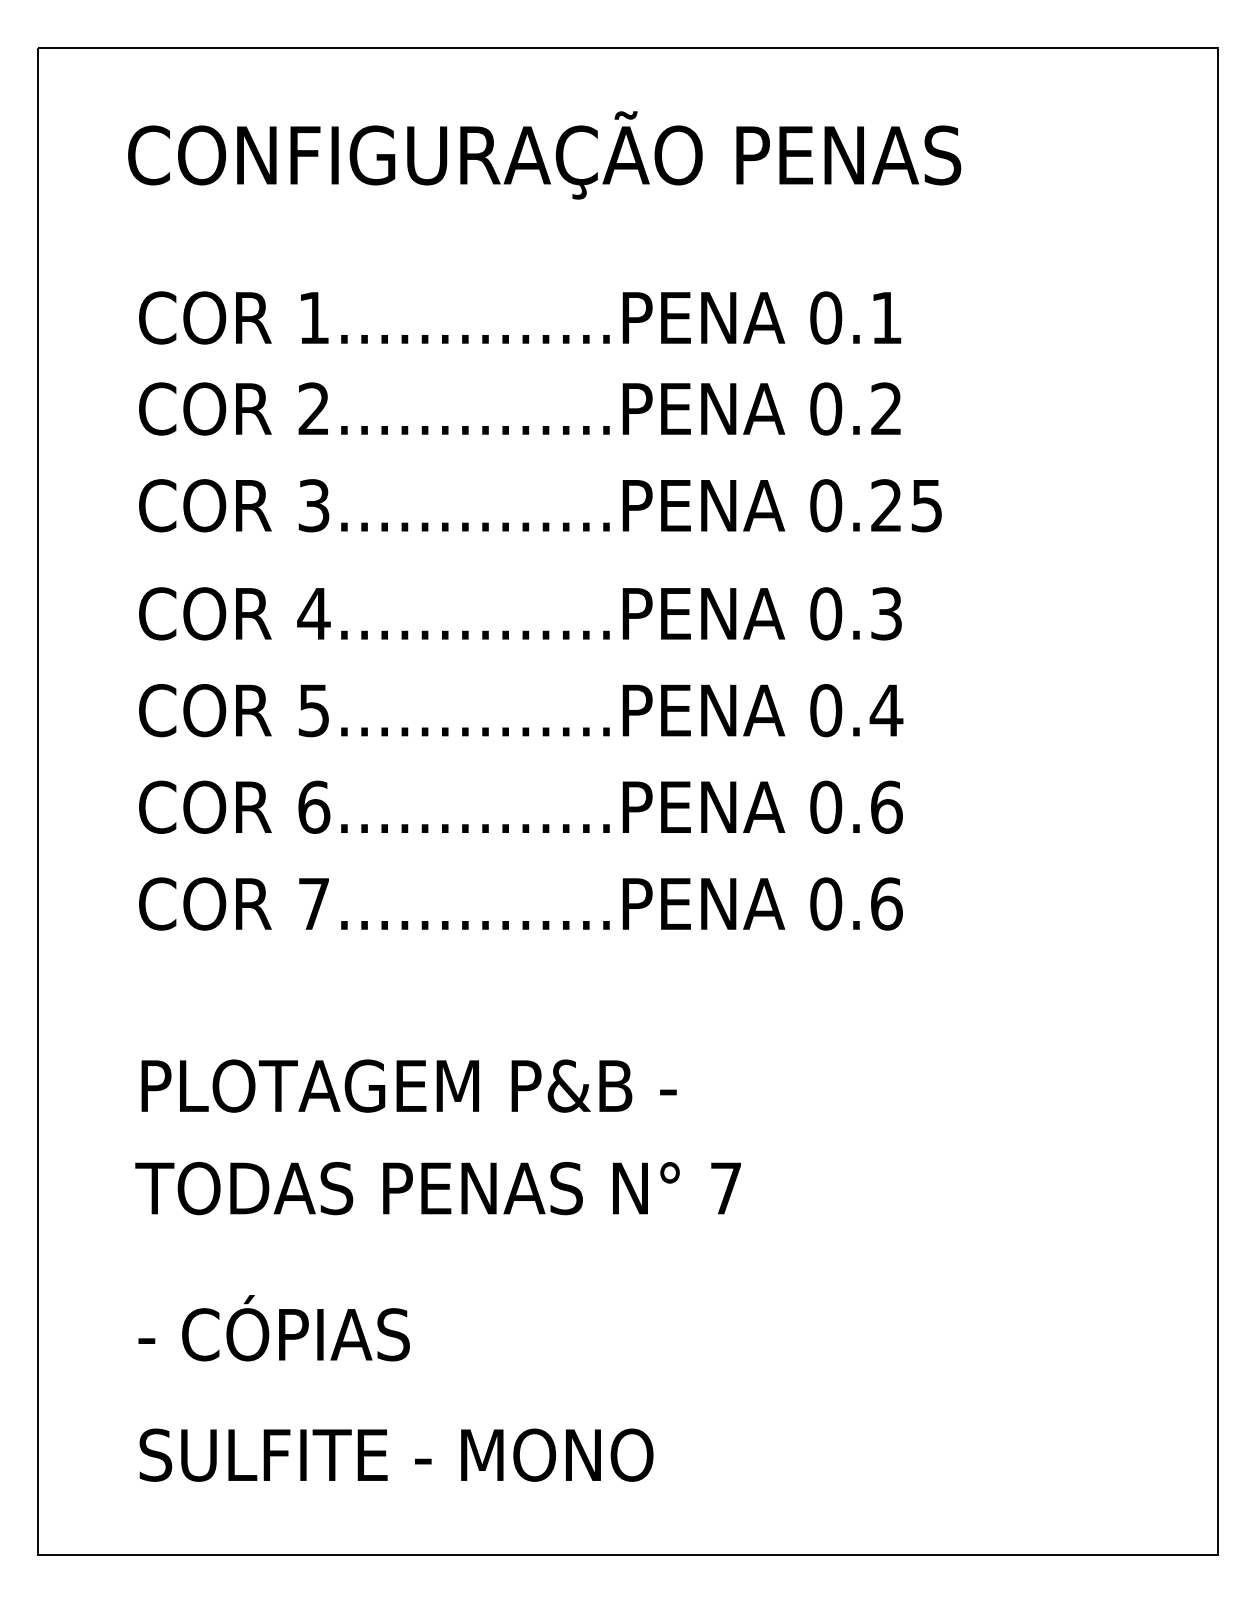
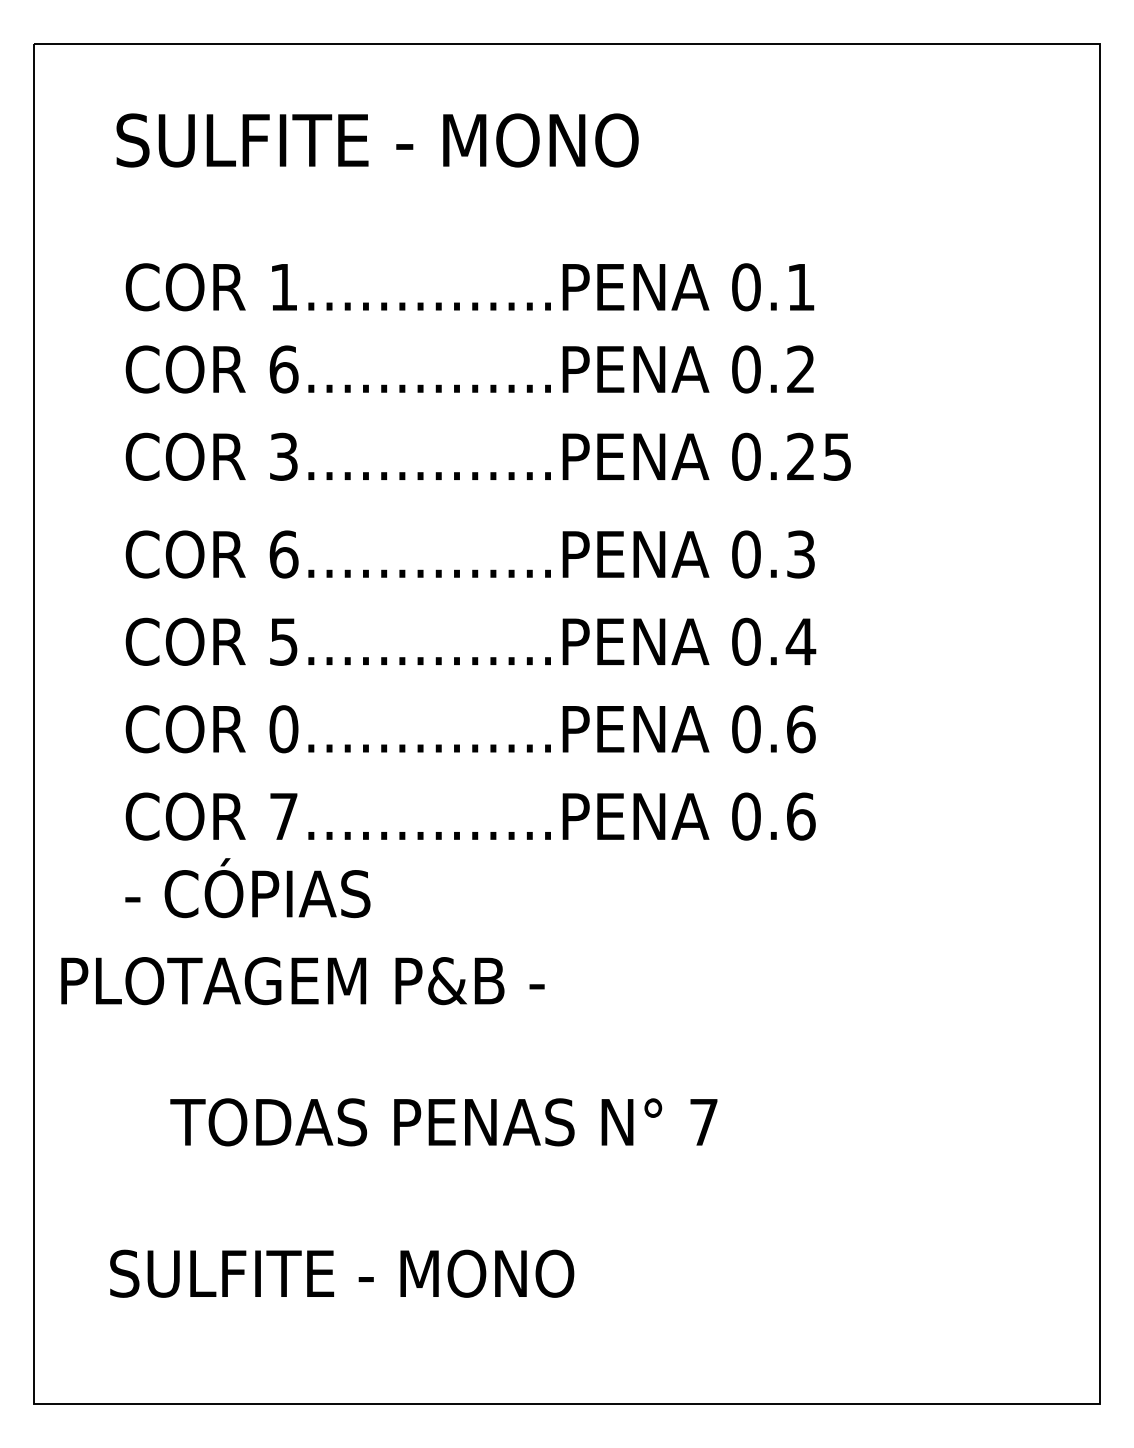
text: (544, 155) -> (492, 140), CONFIGURAÇÃO PENAS -> SULFITE - MONO
text: (314, 408) -> (284, 369), 2..............PENA -> 6..............PENA
text: (313, 613) -> (283, 554), 4..............PENA -> 6..............PENA
text: (314, 806) -> (284, 728), 6..............PENA -> 0..............PENA
text: (408, 1085) -> (302, 980), moved
text: (437, 1188) -> (443, 1122), moved
text: (273, 1328) -> (247, 888), moved
text: (396, 1454) -> (342, 1273), moved

